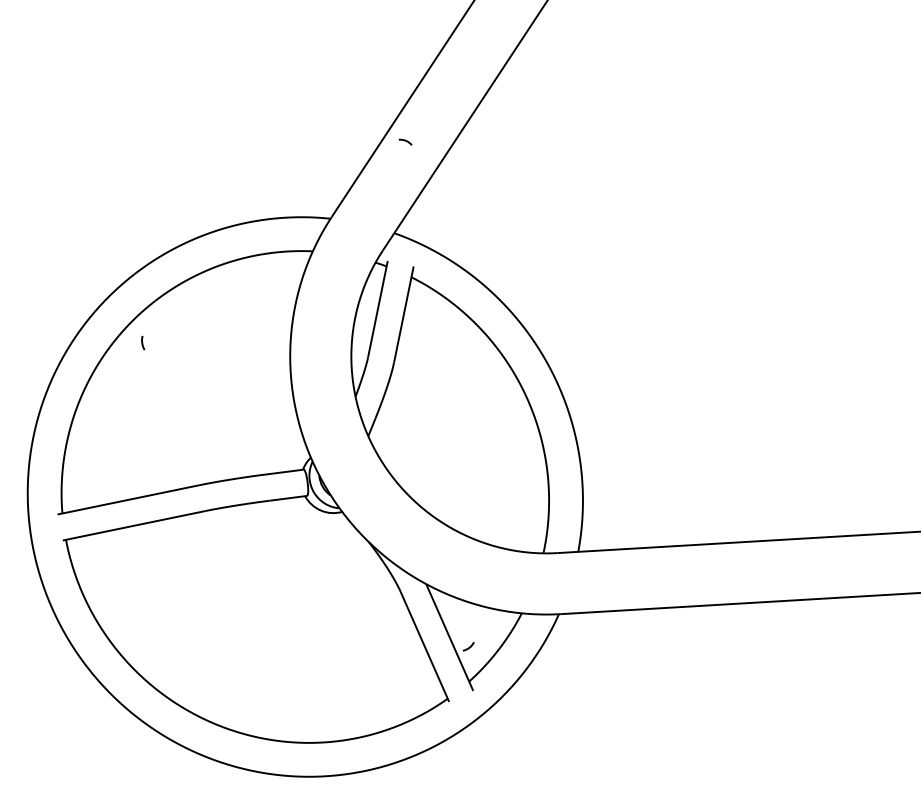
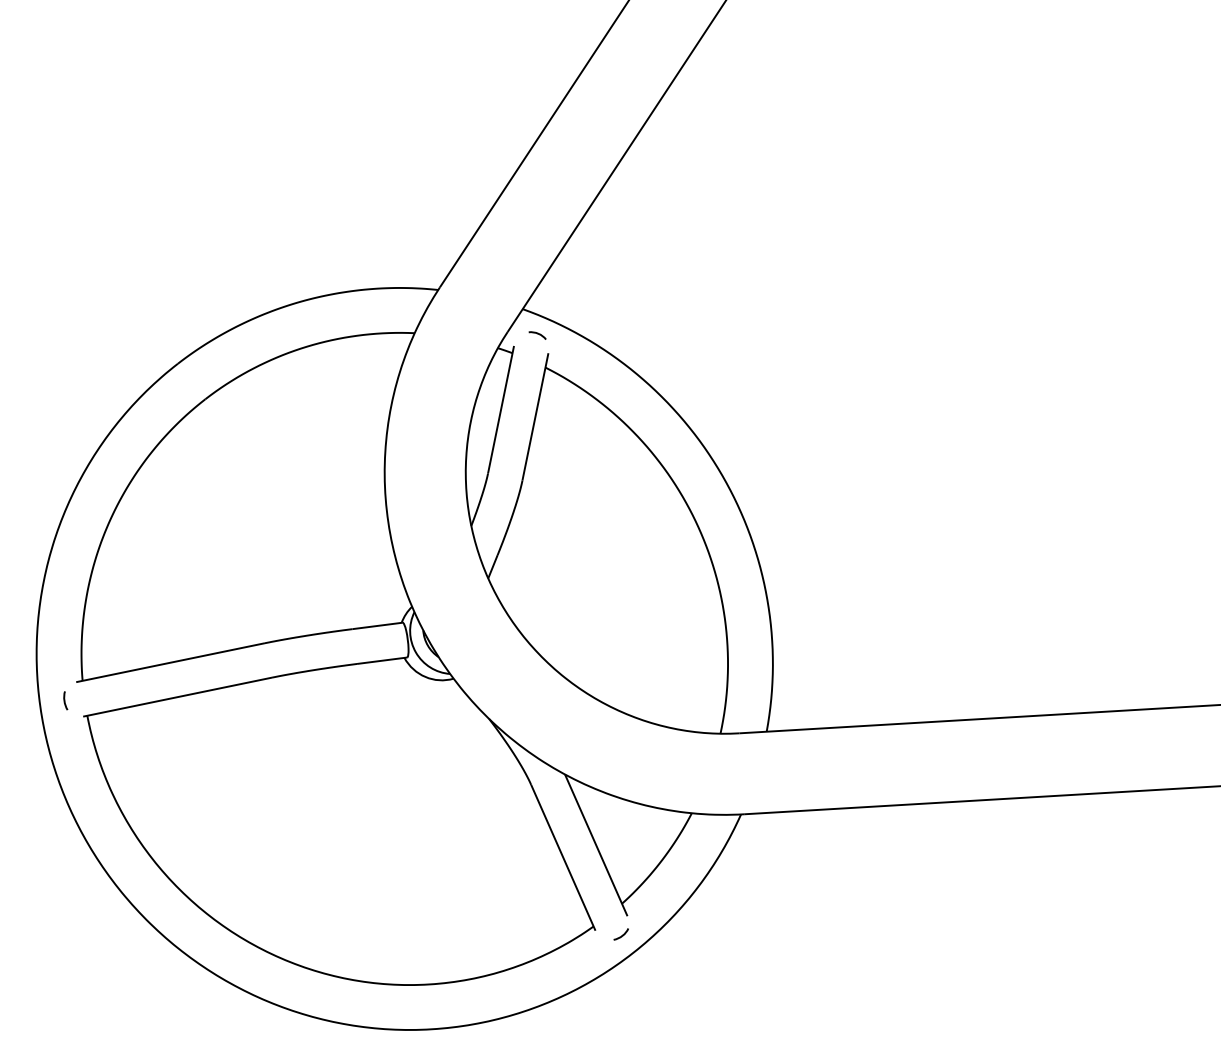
curve: (405, 141) -> (537, 334), moved
curve: (143, 342) -> (65, 700), moved
curve: (468, 647) -> (621, 935), moved

